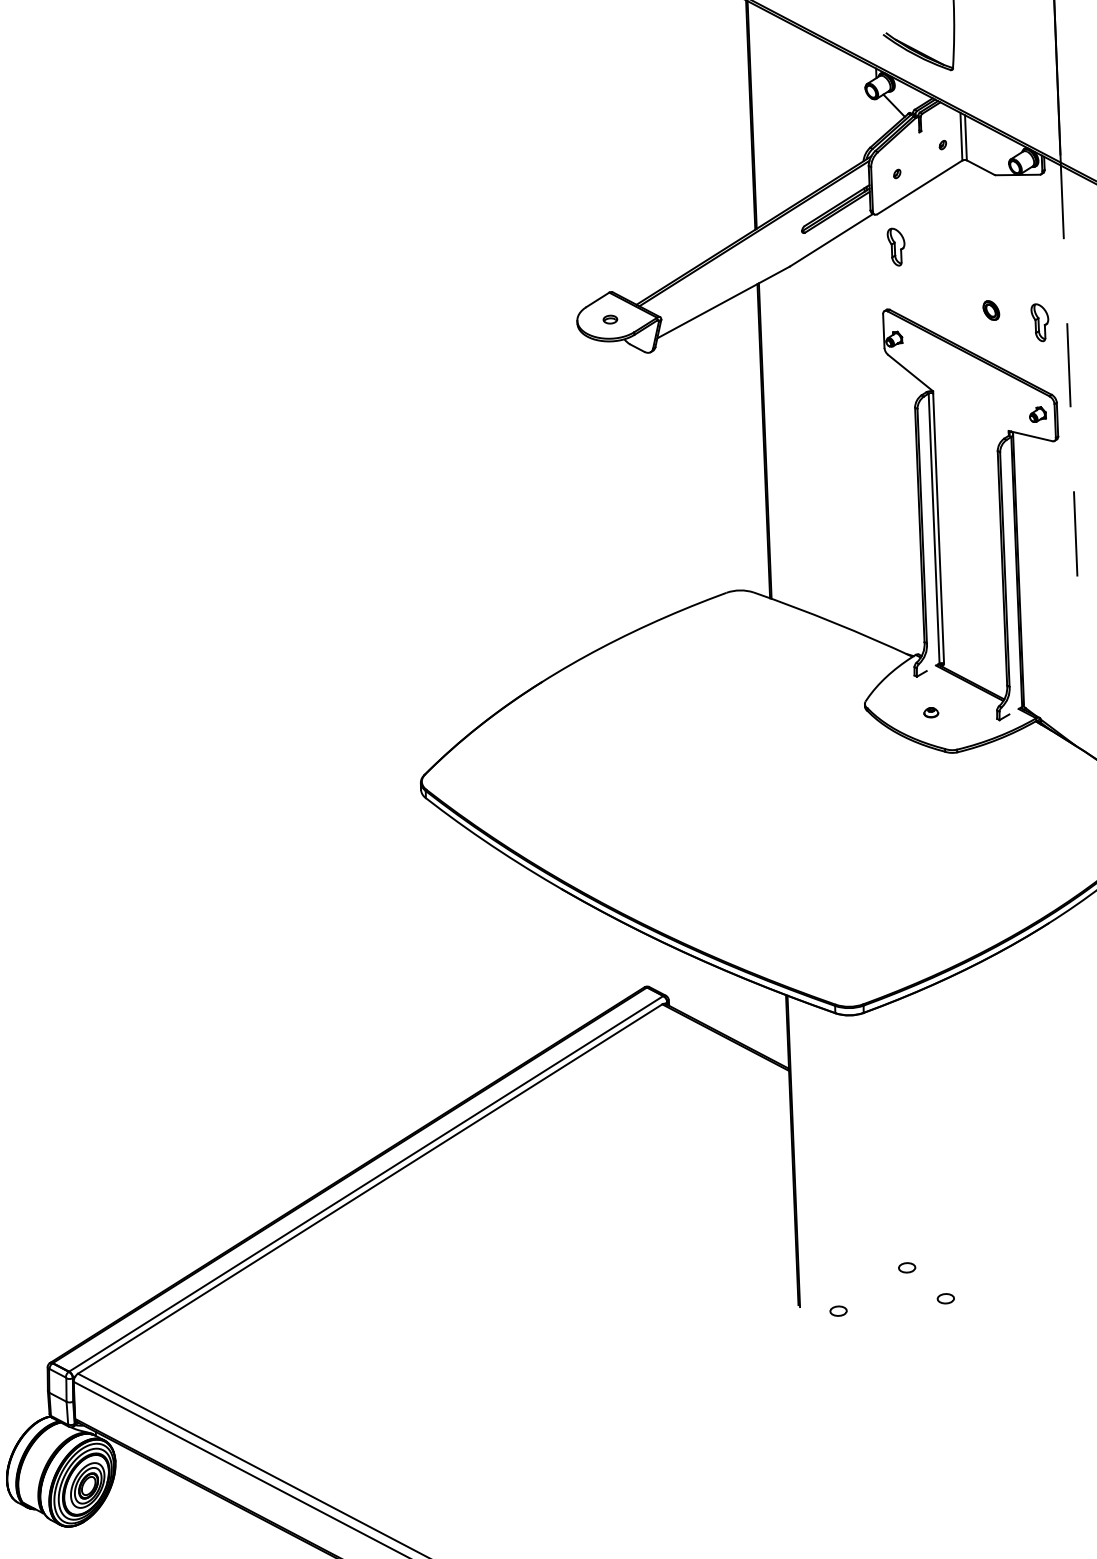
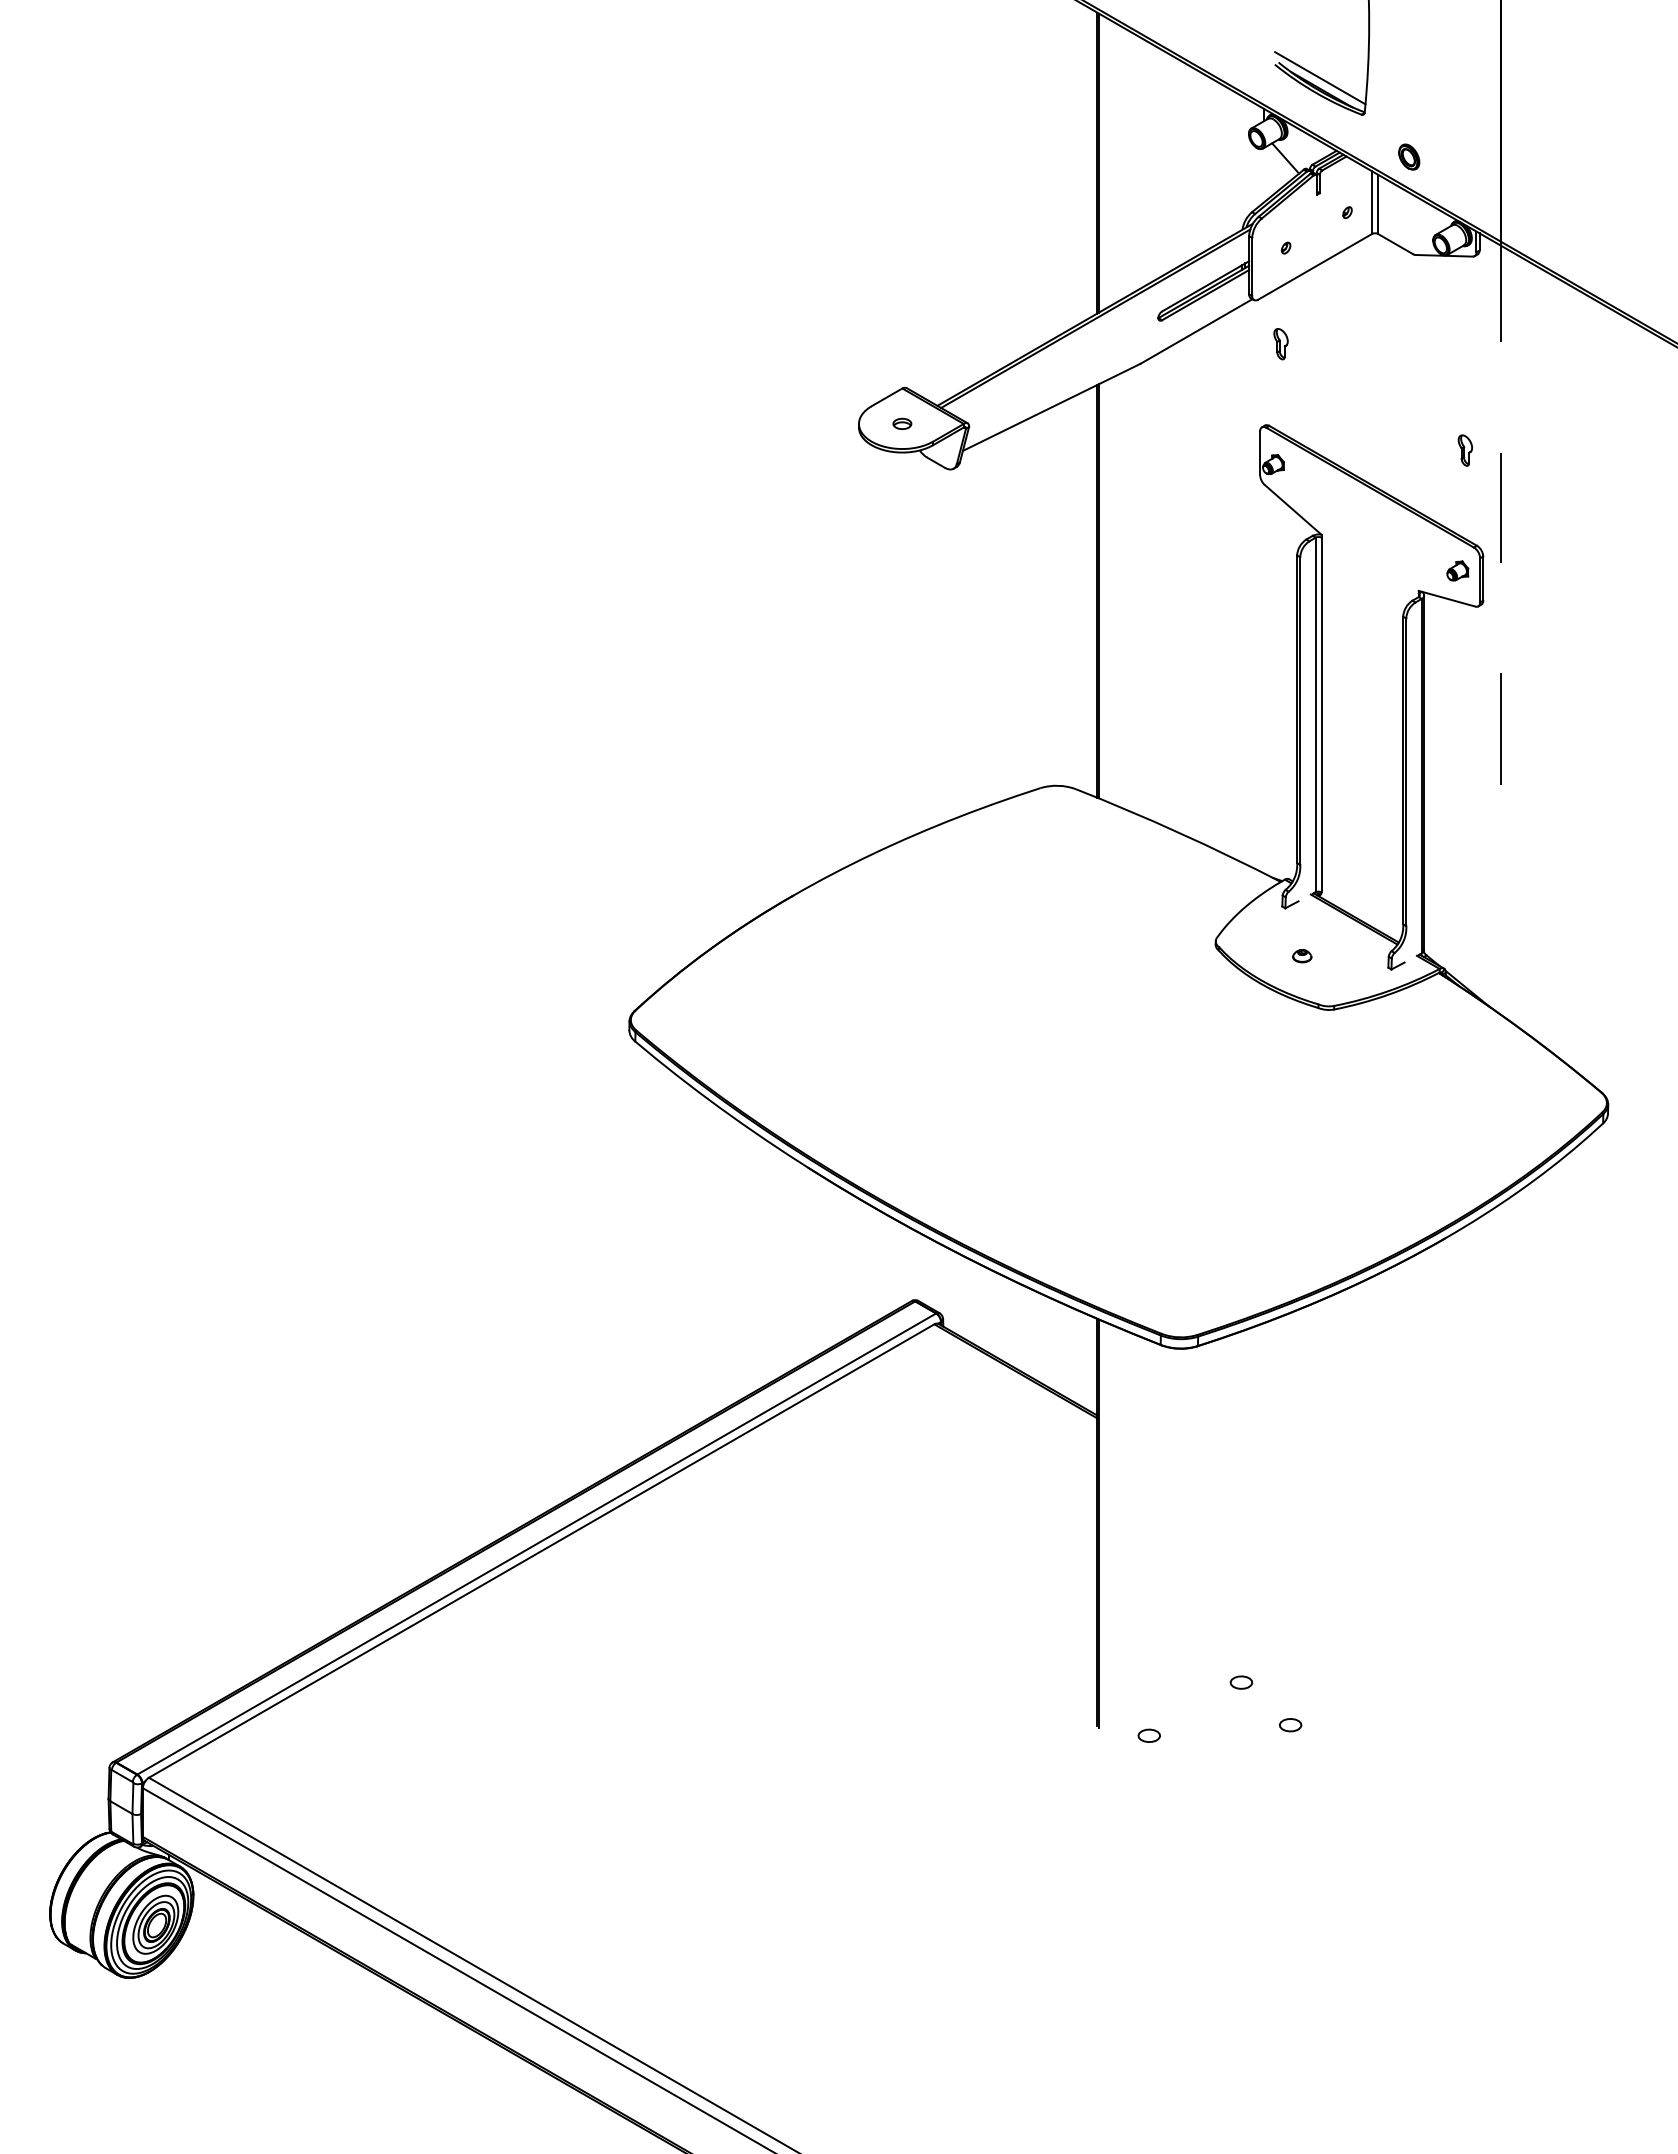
line: (918, 43) -> (1320, 78), added
part: (895, 247) -> (1280, 344), size x0.62
part: (991, 310) -> (1409, 156), moved
part: (1039, 322) -> (1464, 450), size x0.62

